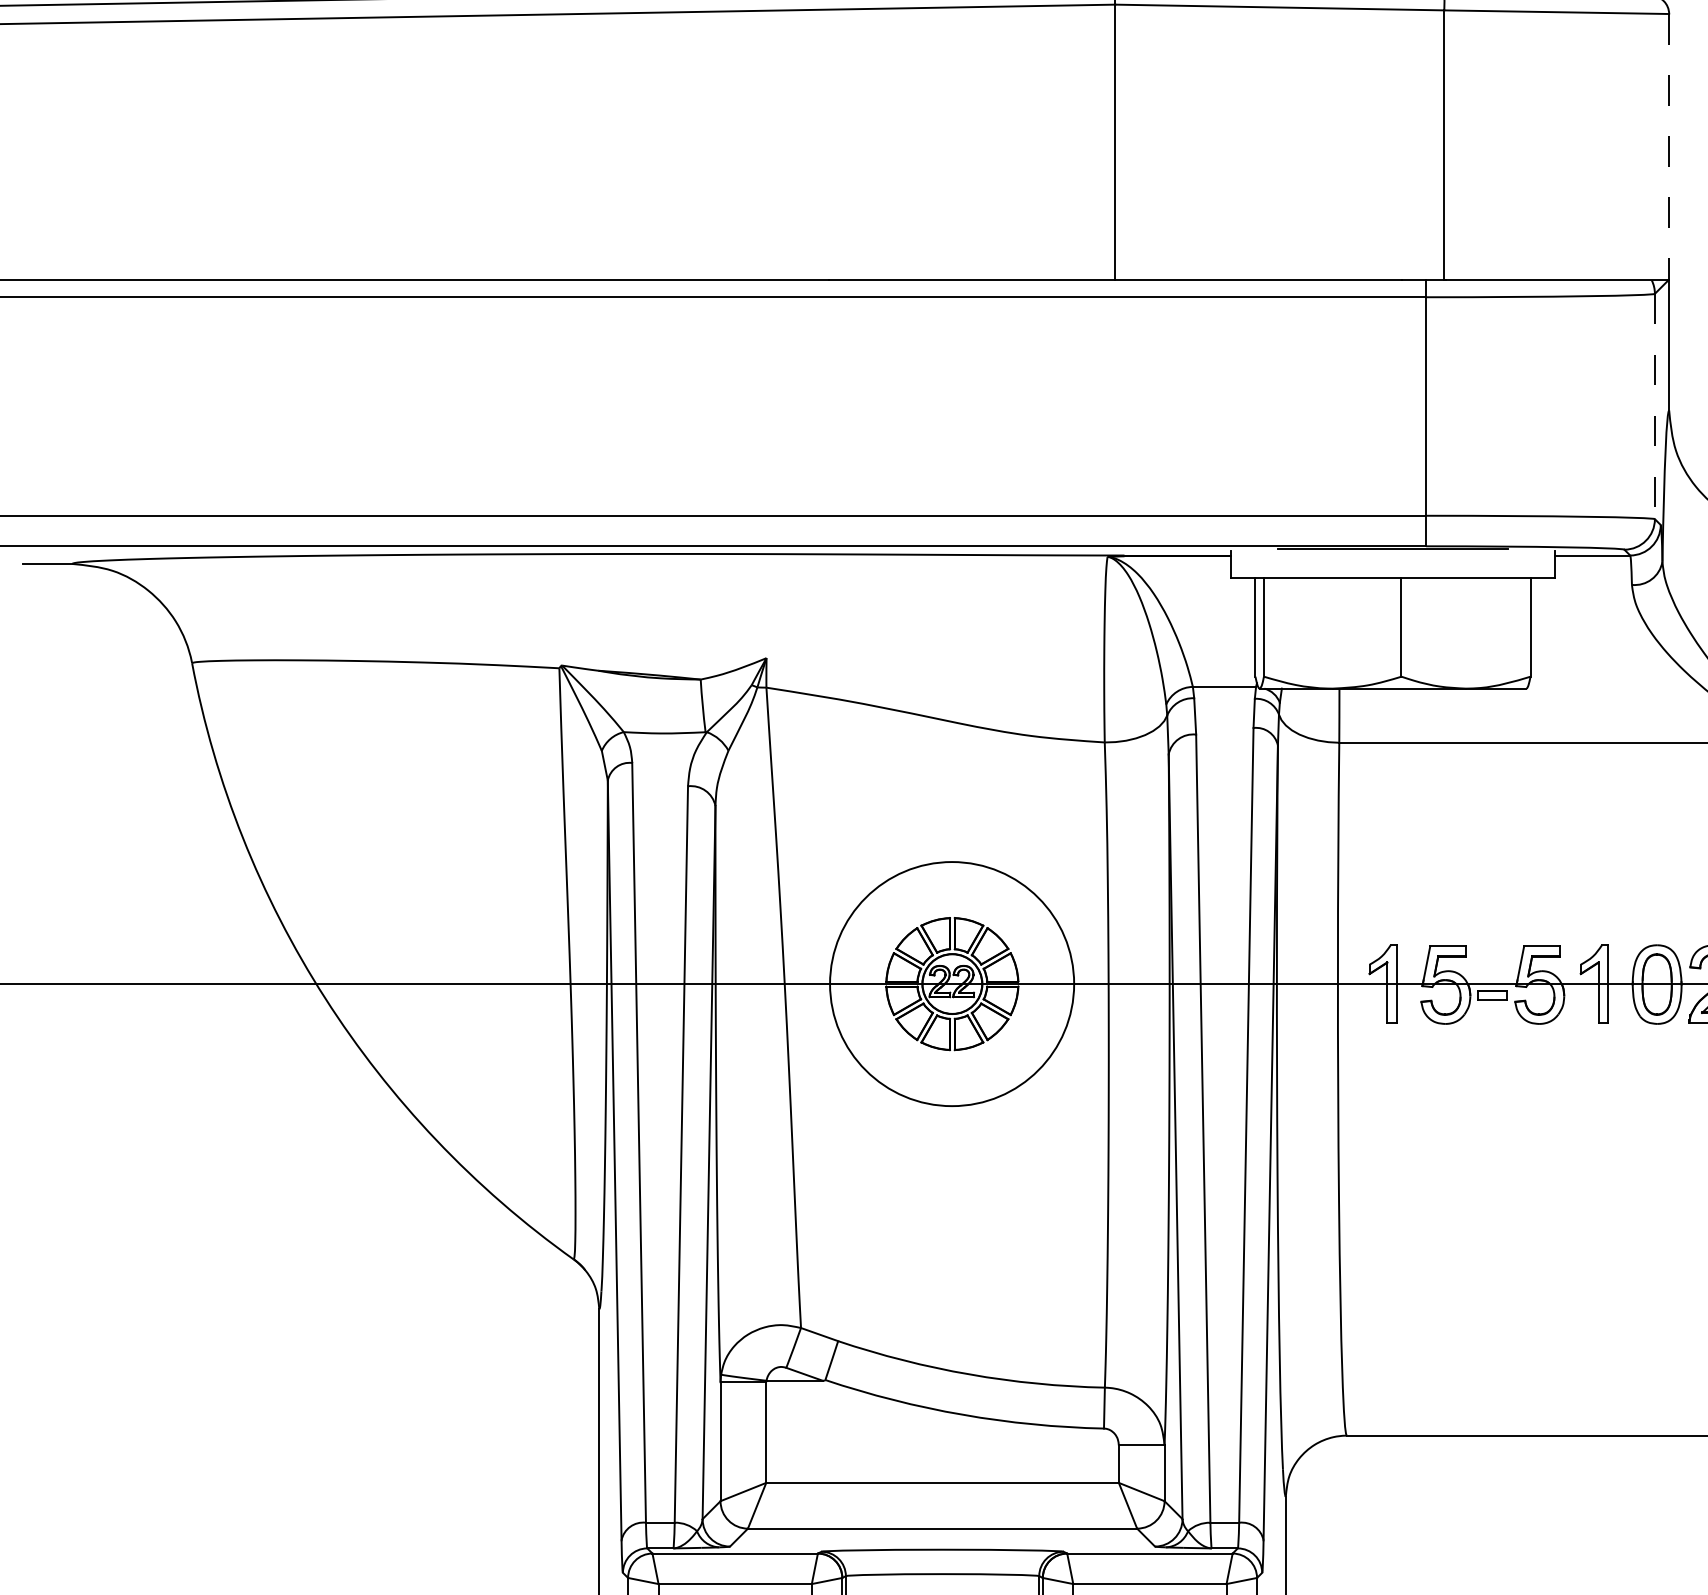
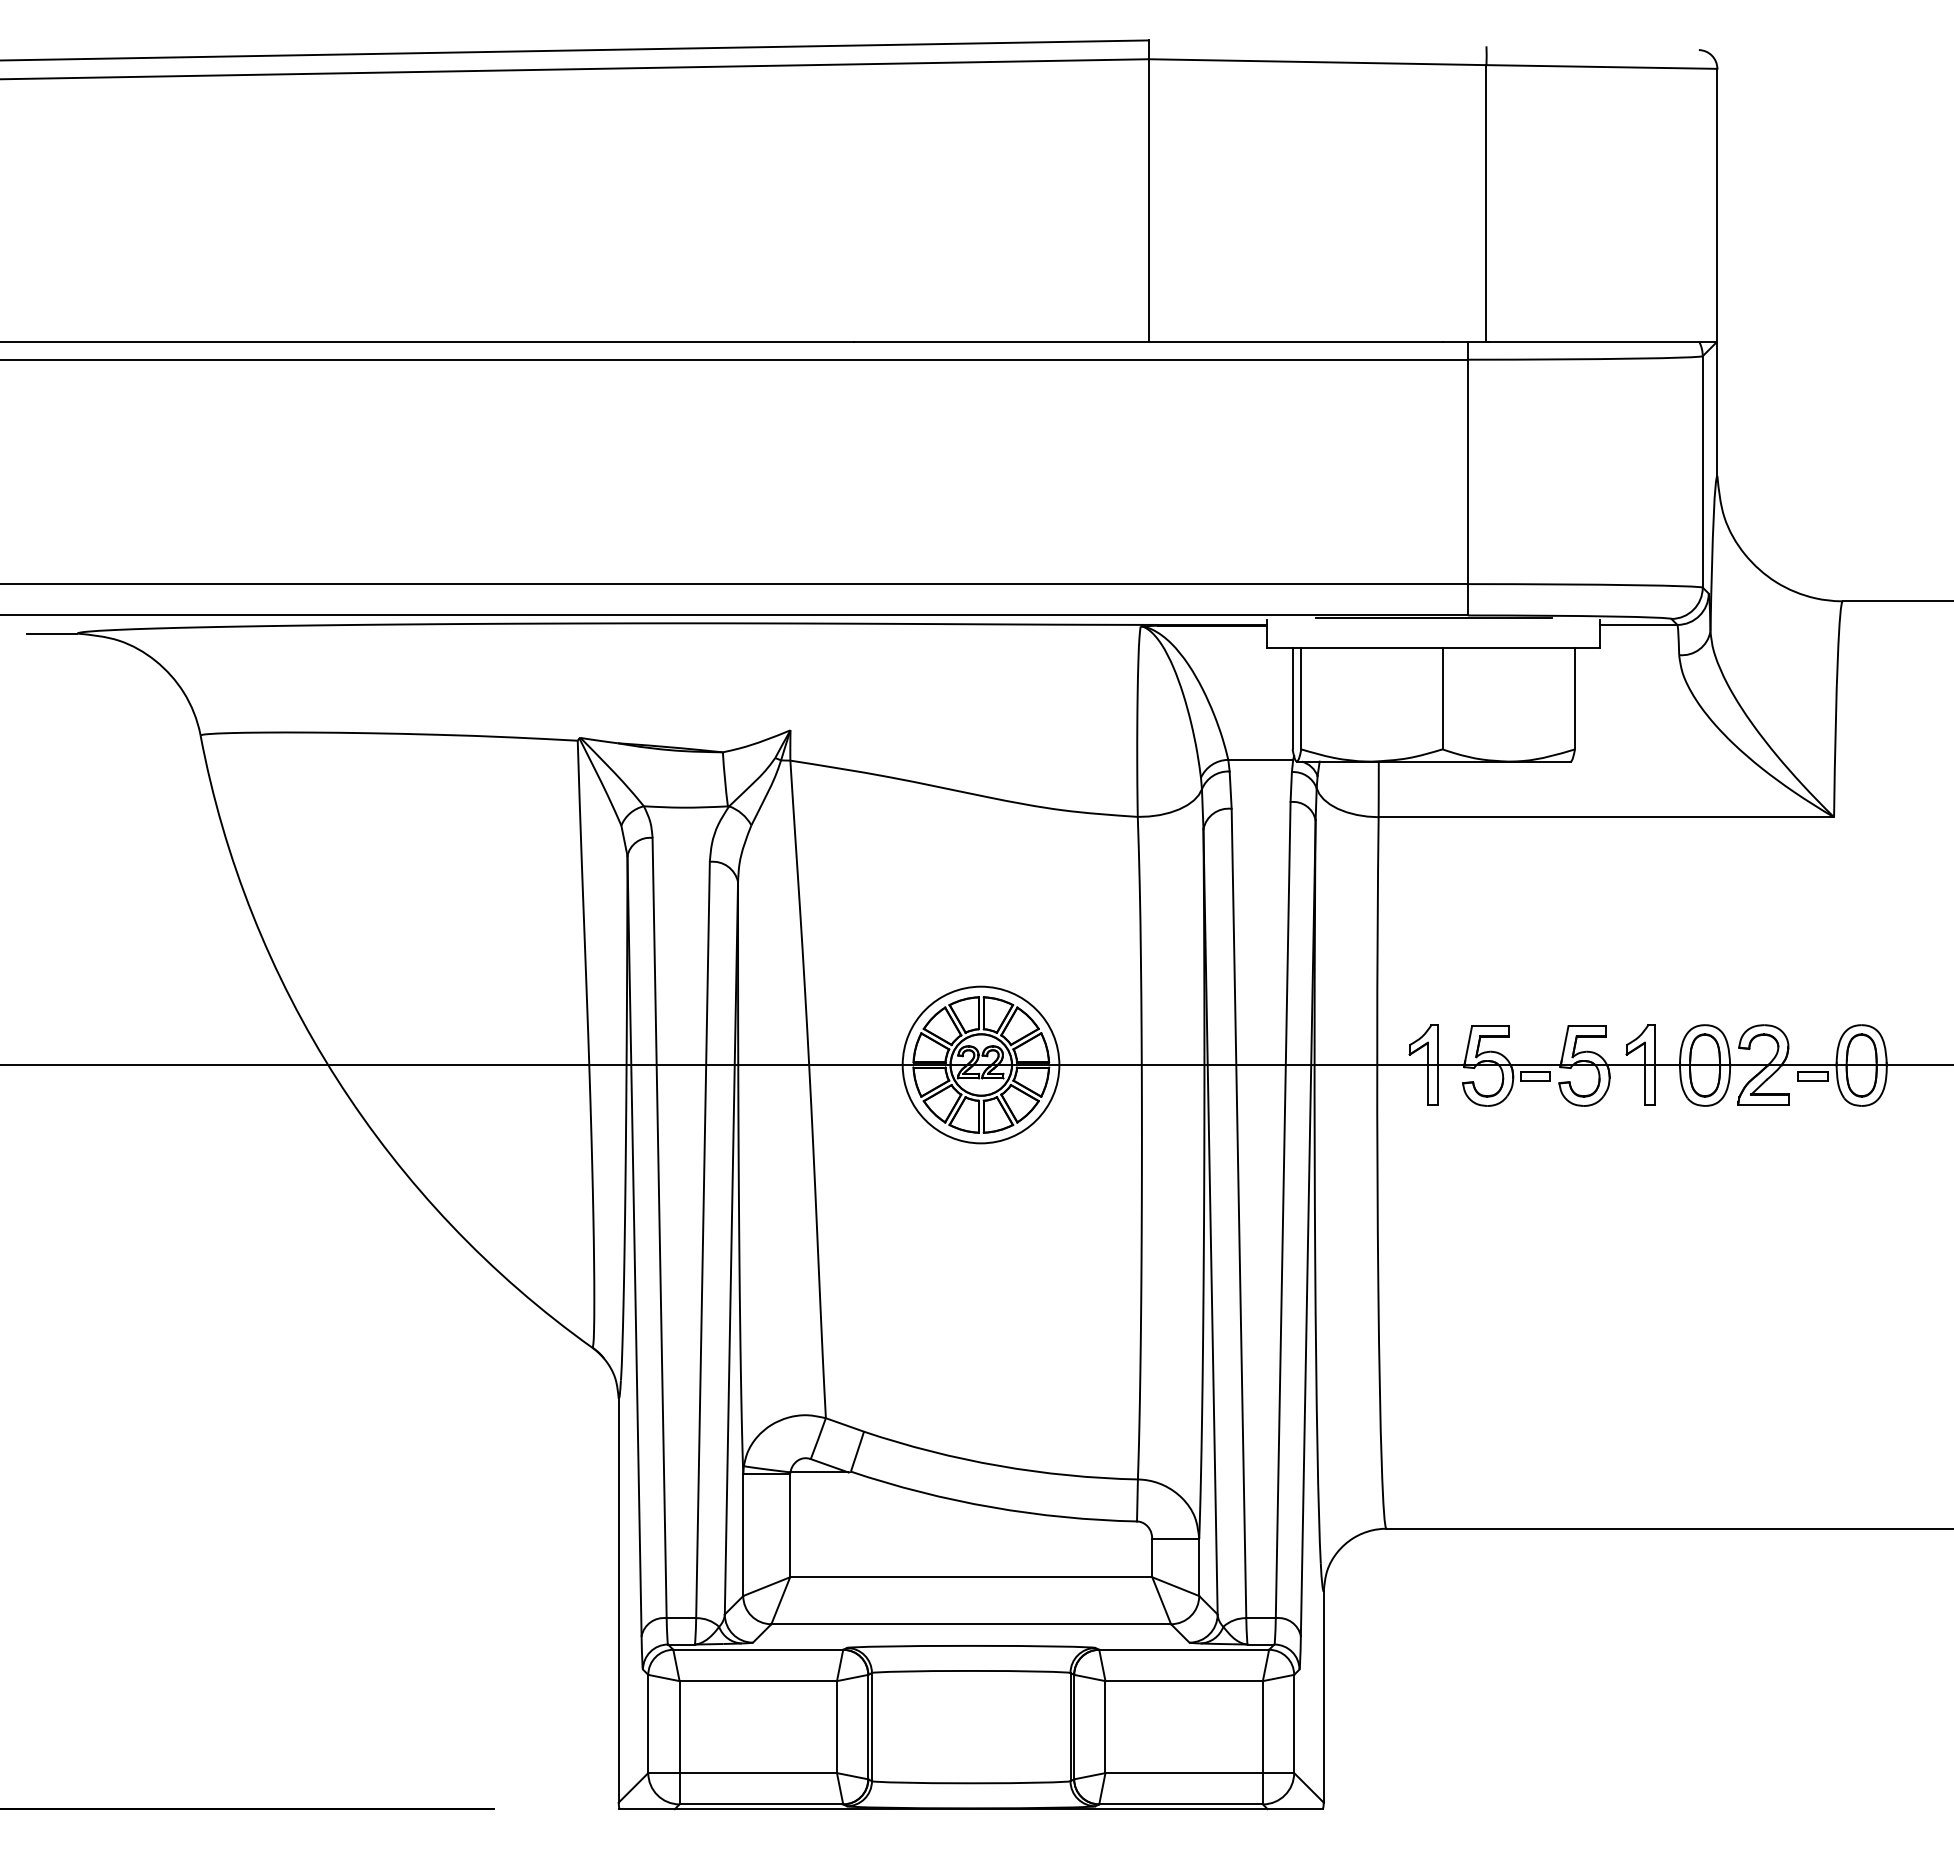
line: (1669, 147) -> (1717, 205), dashed -> solid
line: (1654, 406) -> (1702, 471), dashed -> solid
circle: (951, 983) -> (980, 1064), size x0.62

